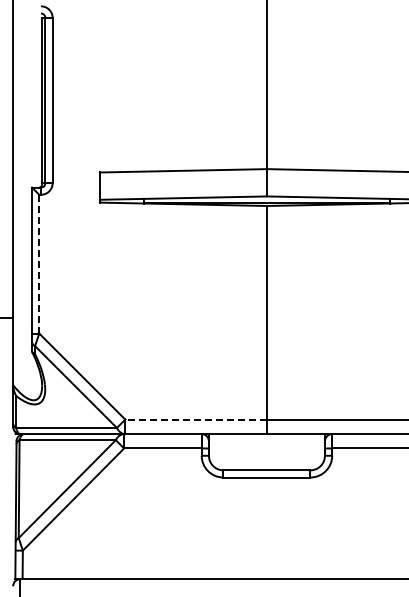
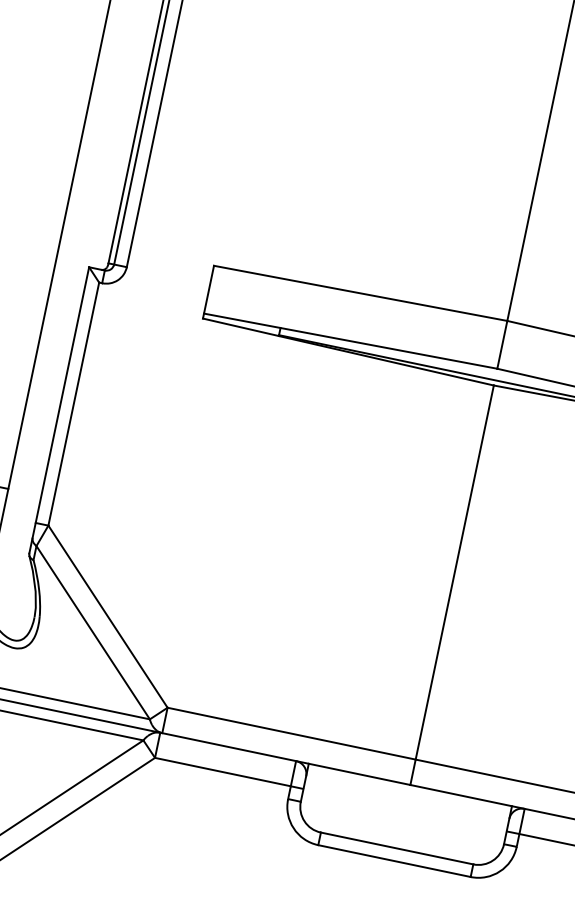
line: (39, 263) -> (74, 402), dashed -> solid
line: (196, 419) -> (292, 733), dashed -> solid

